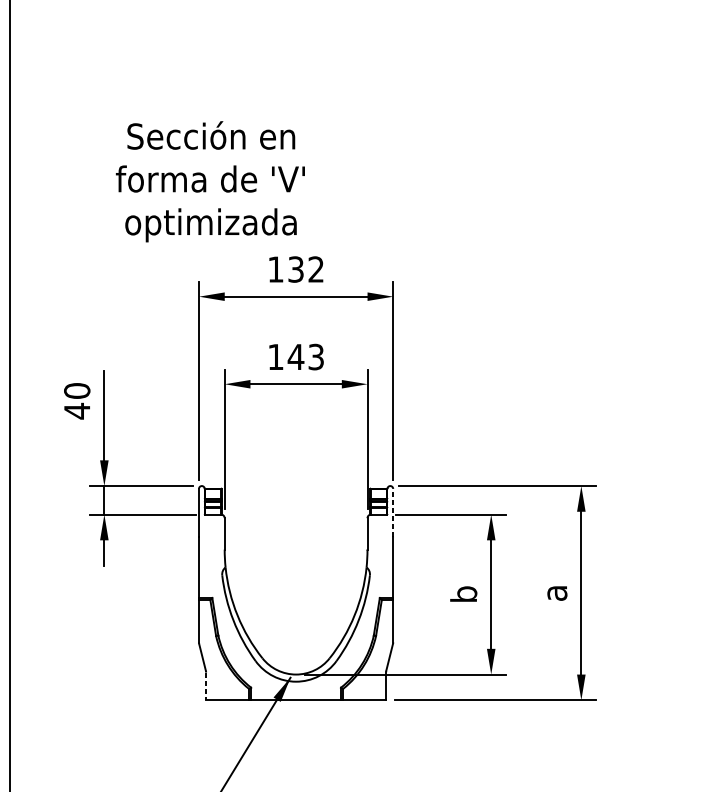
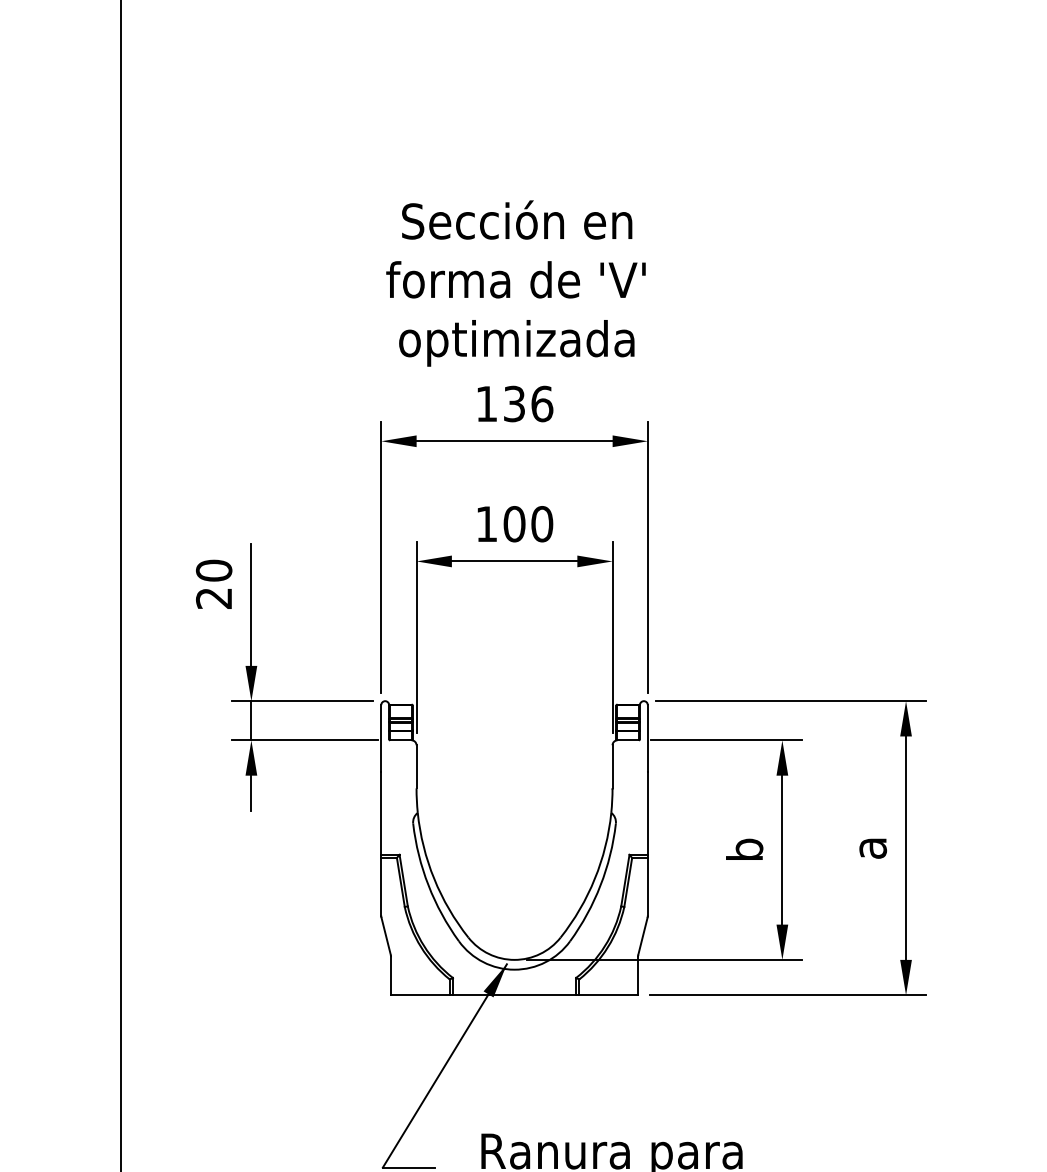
text: (210, 181) -> (515, 283), moved
text: (316, 269) -> (542, 403), 132 -> 136
text: (306, 357) -> (528, 524), 143 -> 100
text: (76, 411) -> (213, 598), 40 -> 20
line: (392, 512) -> (647, 737), dashed -> solid
line: (206, 686) -> (391, 976), dashed -> solid

